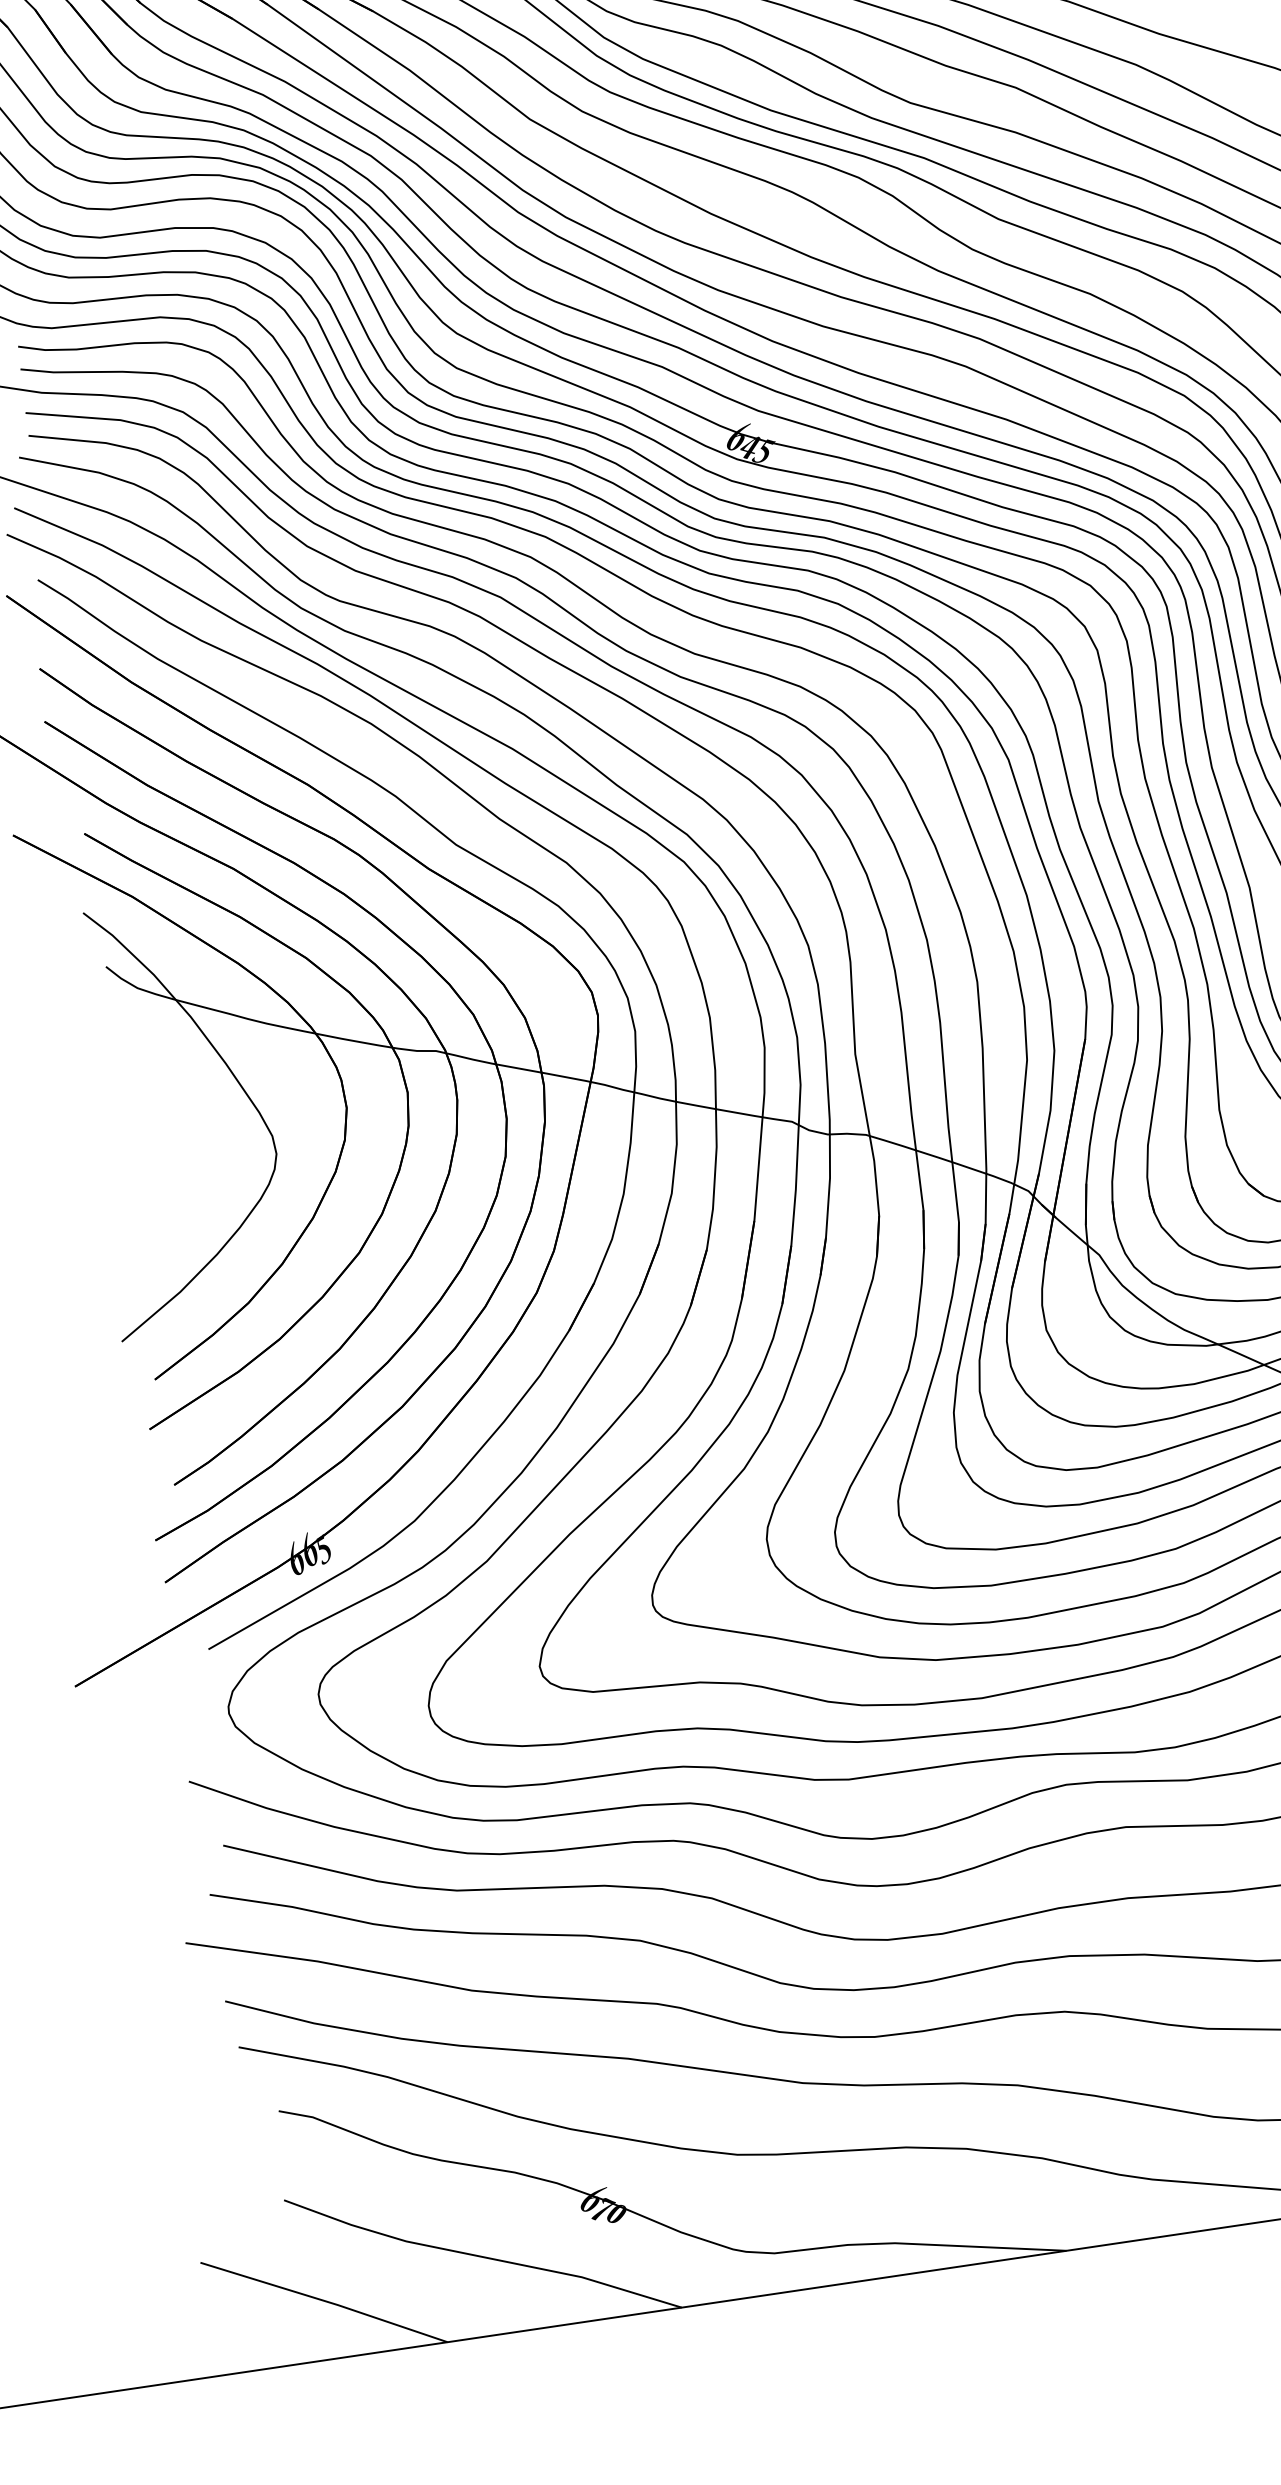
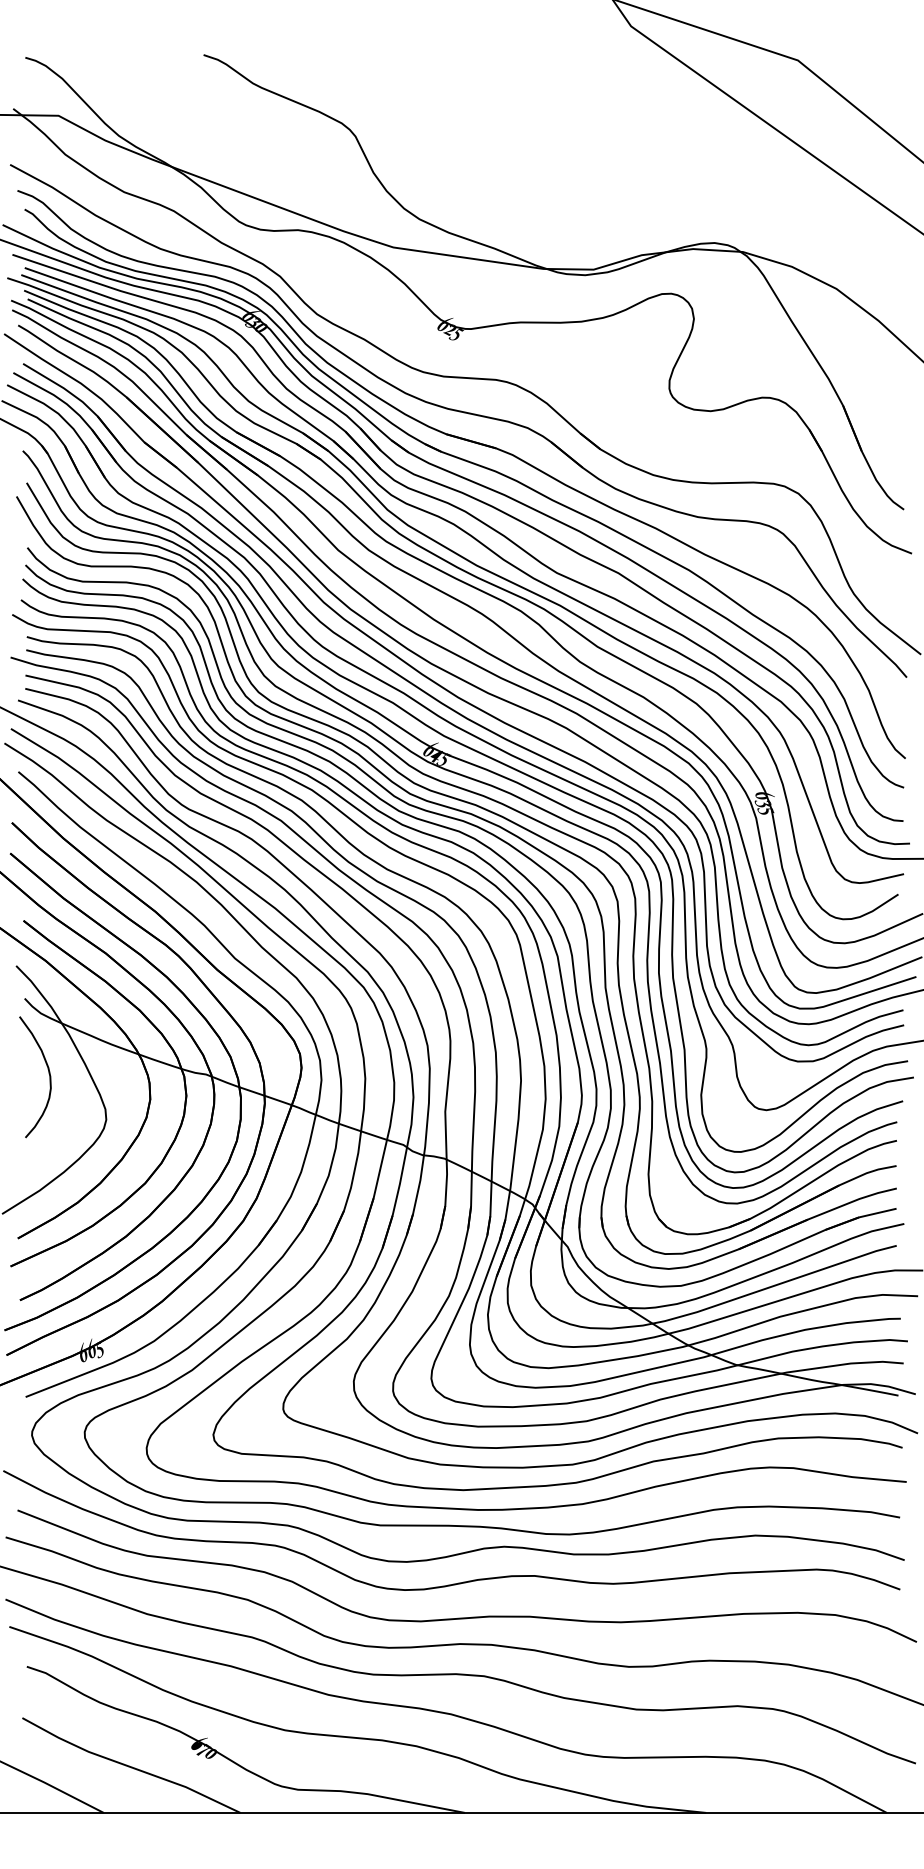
curve: (165, 1089) -> (48, 1073), added

